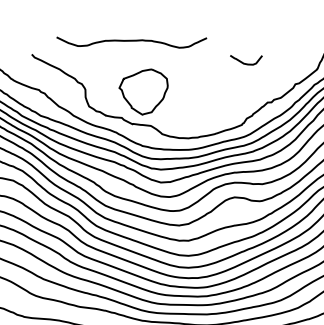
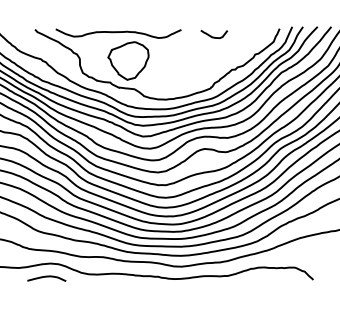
curve: (131, 41) -> (118, 32), moved

